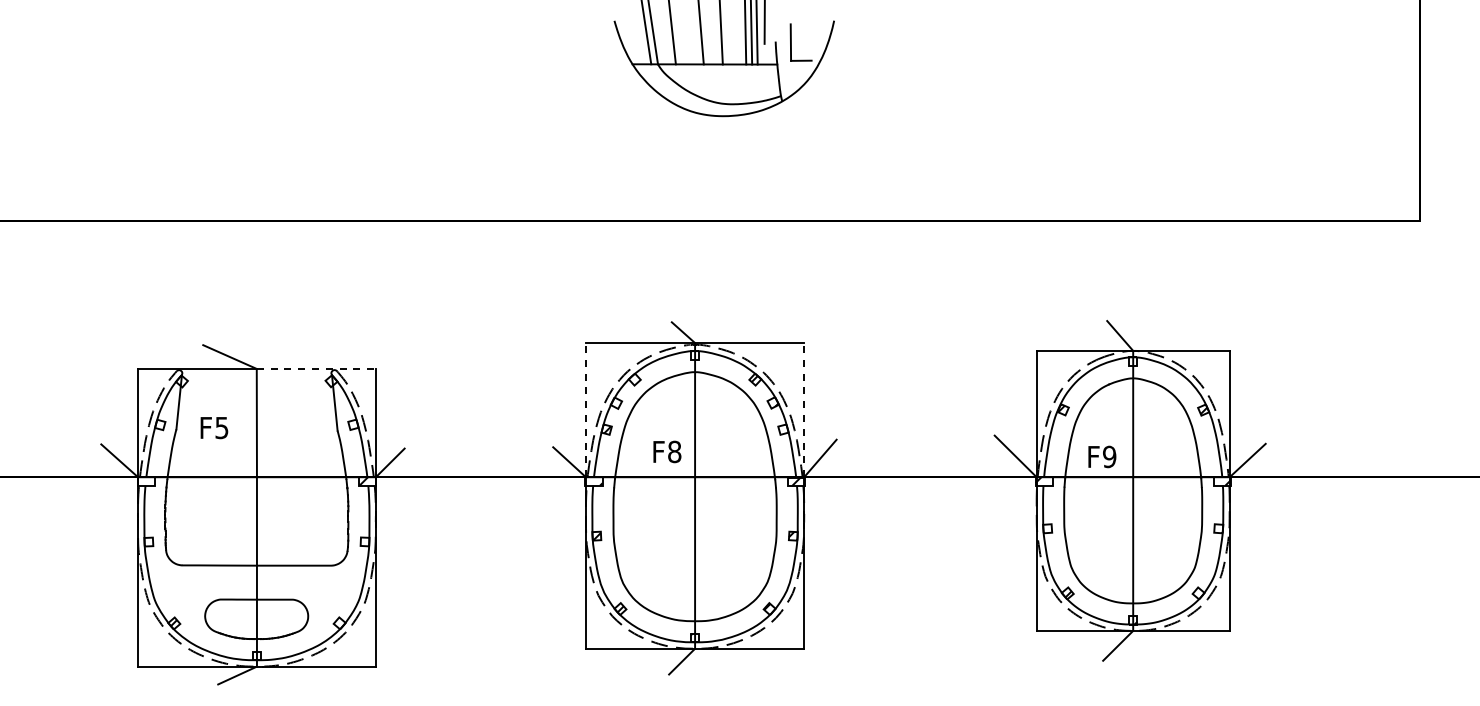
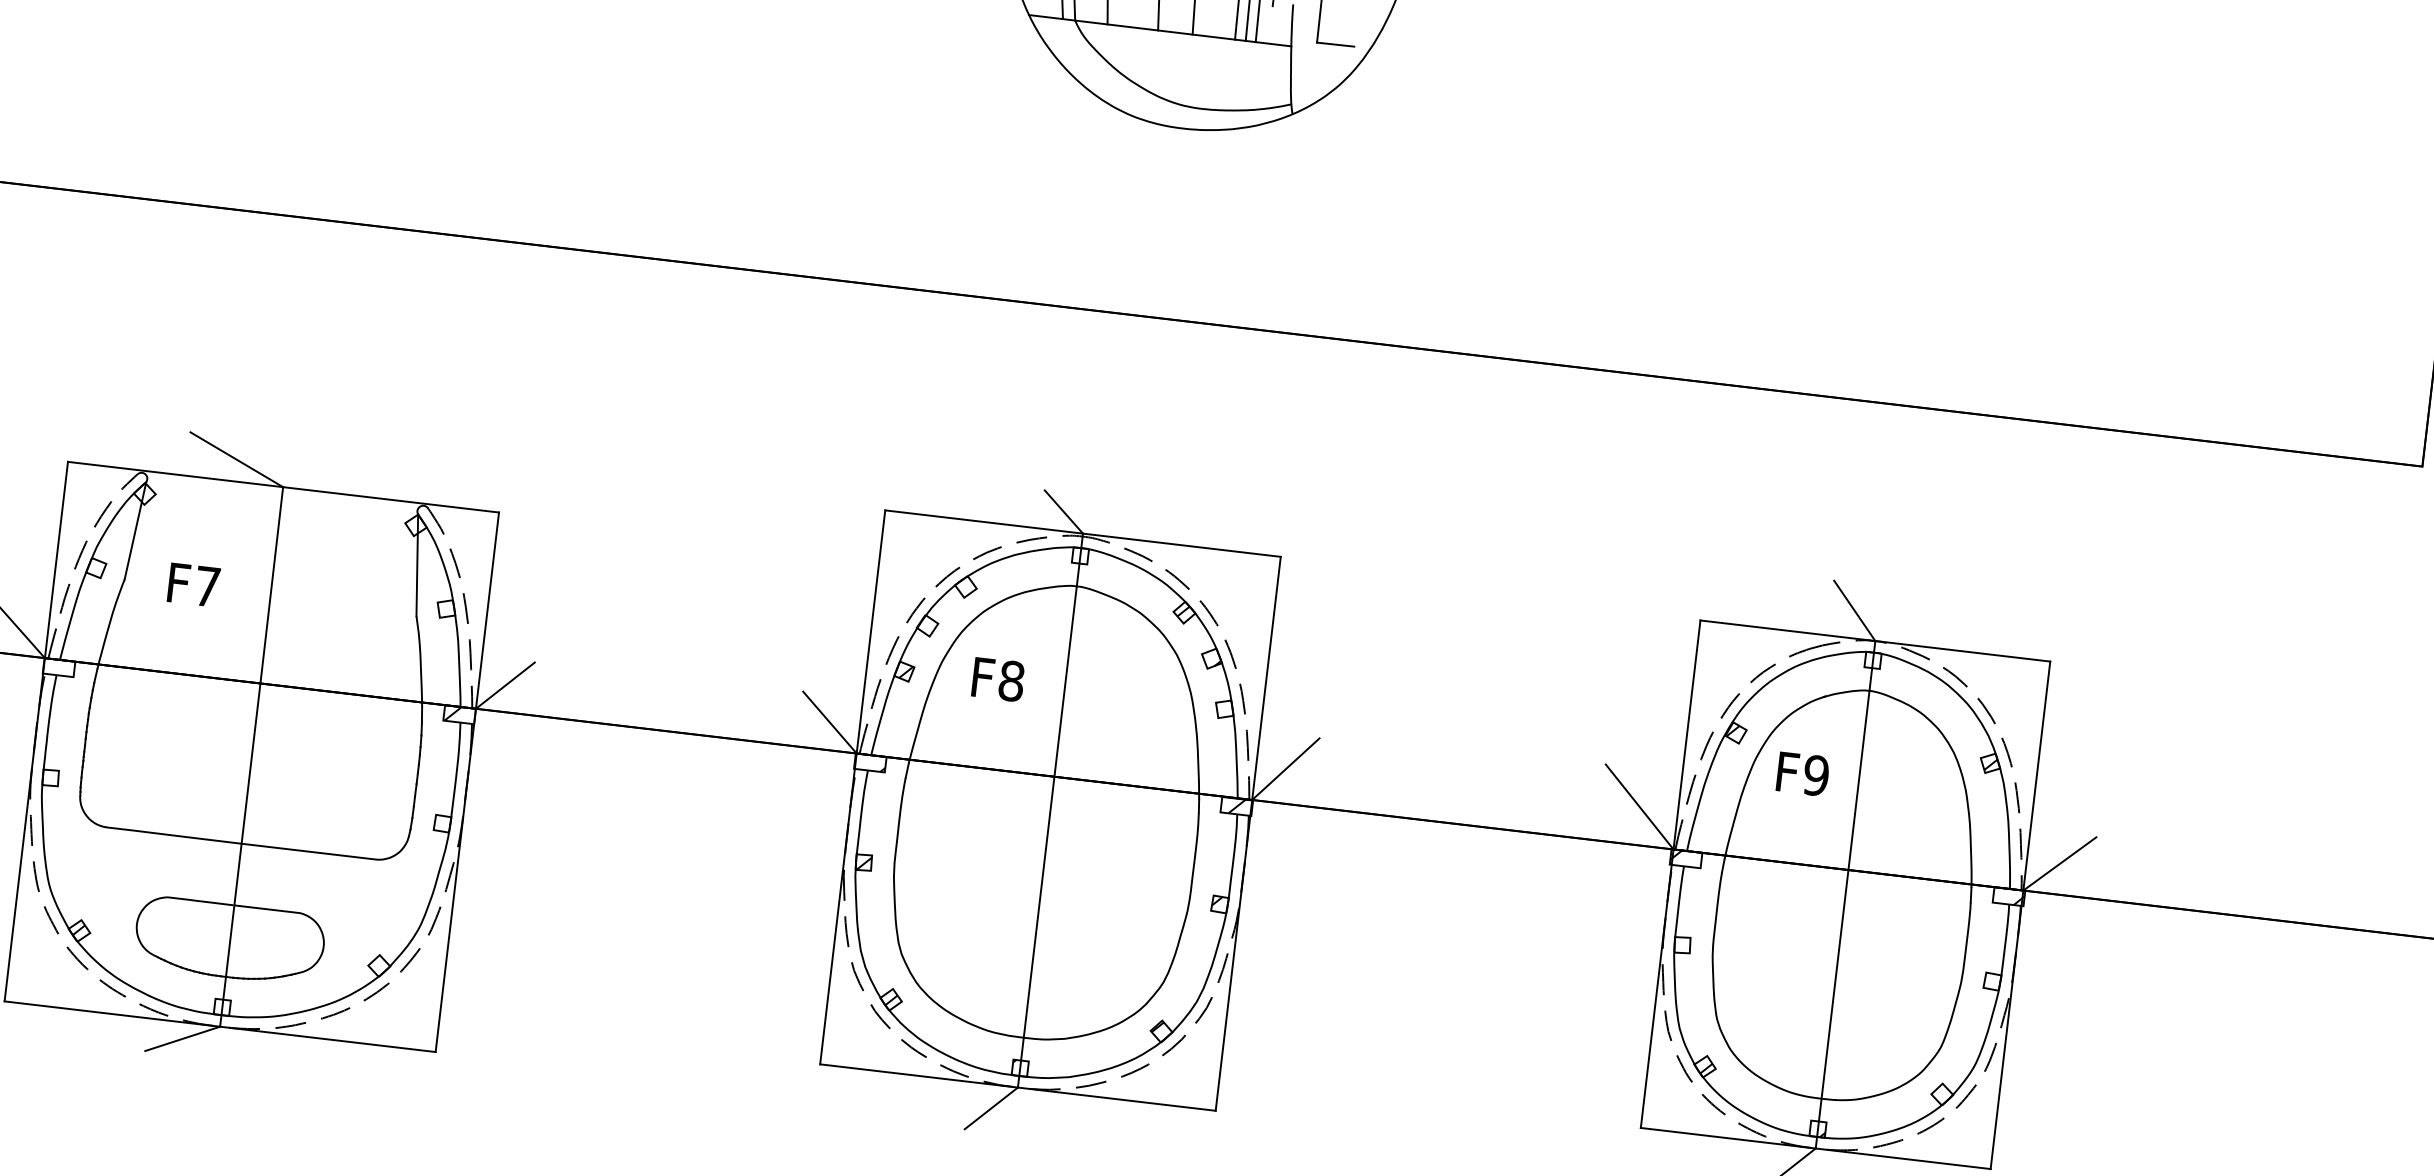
line: (316, 368) -> (391, 499), dashed -> solid
line: (585, 409) -> (870, 630), dashed -> solid
line: (804, 409) -> (1267, 677), dashed -> solid
text: (221, 428) -> (206, 587), F5 -> F7
text: (667, 451) -> (998, 678), moved
text: (1102, 456) -> (1803, 773), moved

